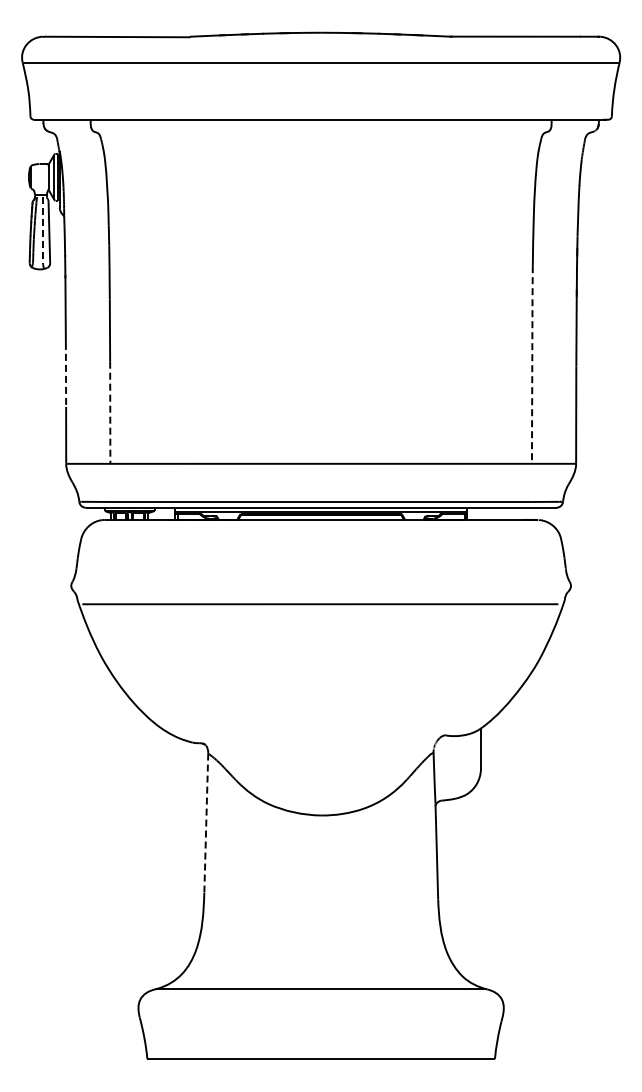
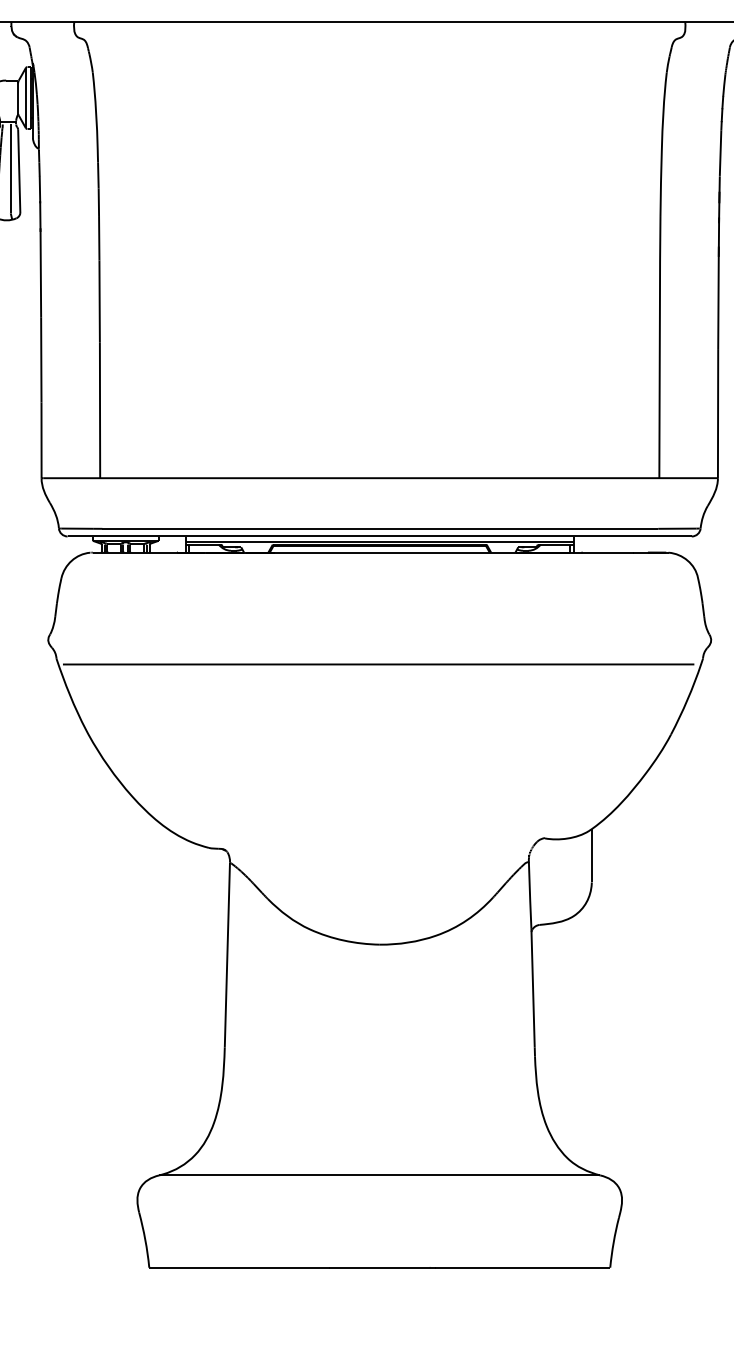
line: (42, 230) -> (10, 168), dashed -> solid
line: (532, 364) -> (660, 346), dashed -> solid
line: (66, 374) -> (41, 359), dashed -> solid
line: (110, 413) -> (100, 411), dashed -> solid
line: (206, 823) -> (227, 955), dashed -> solid

